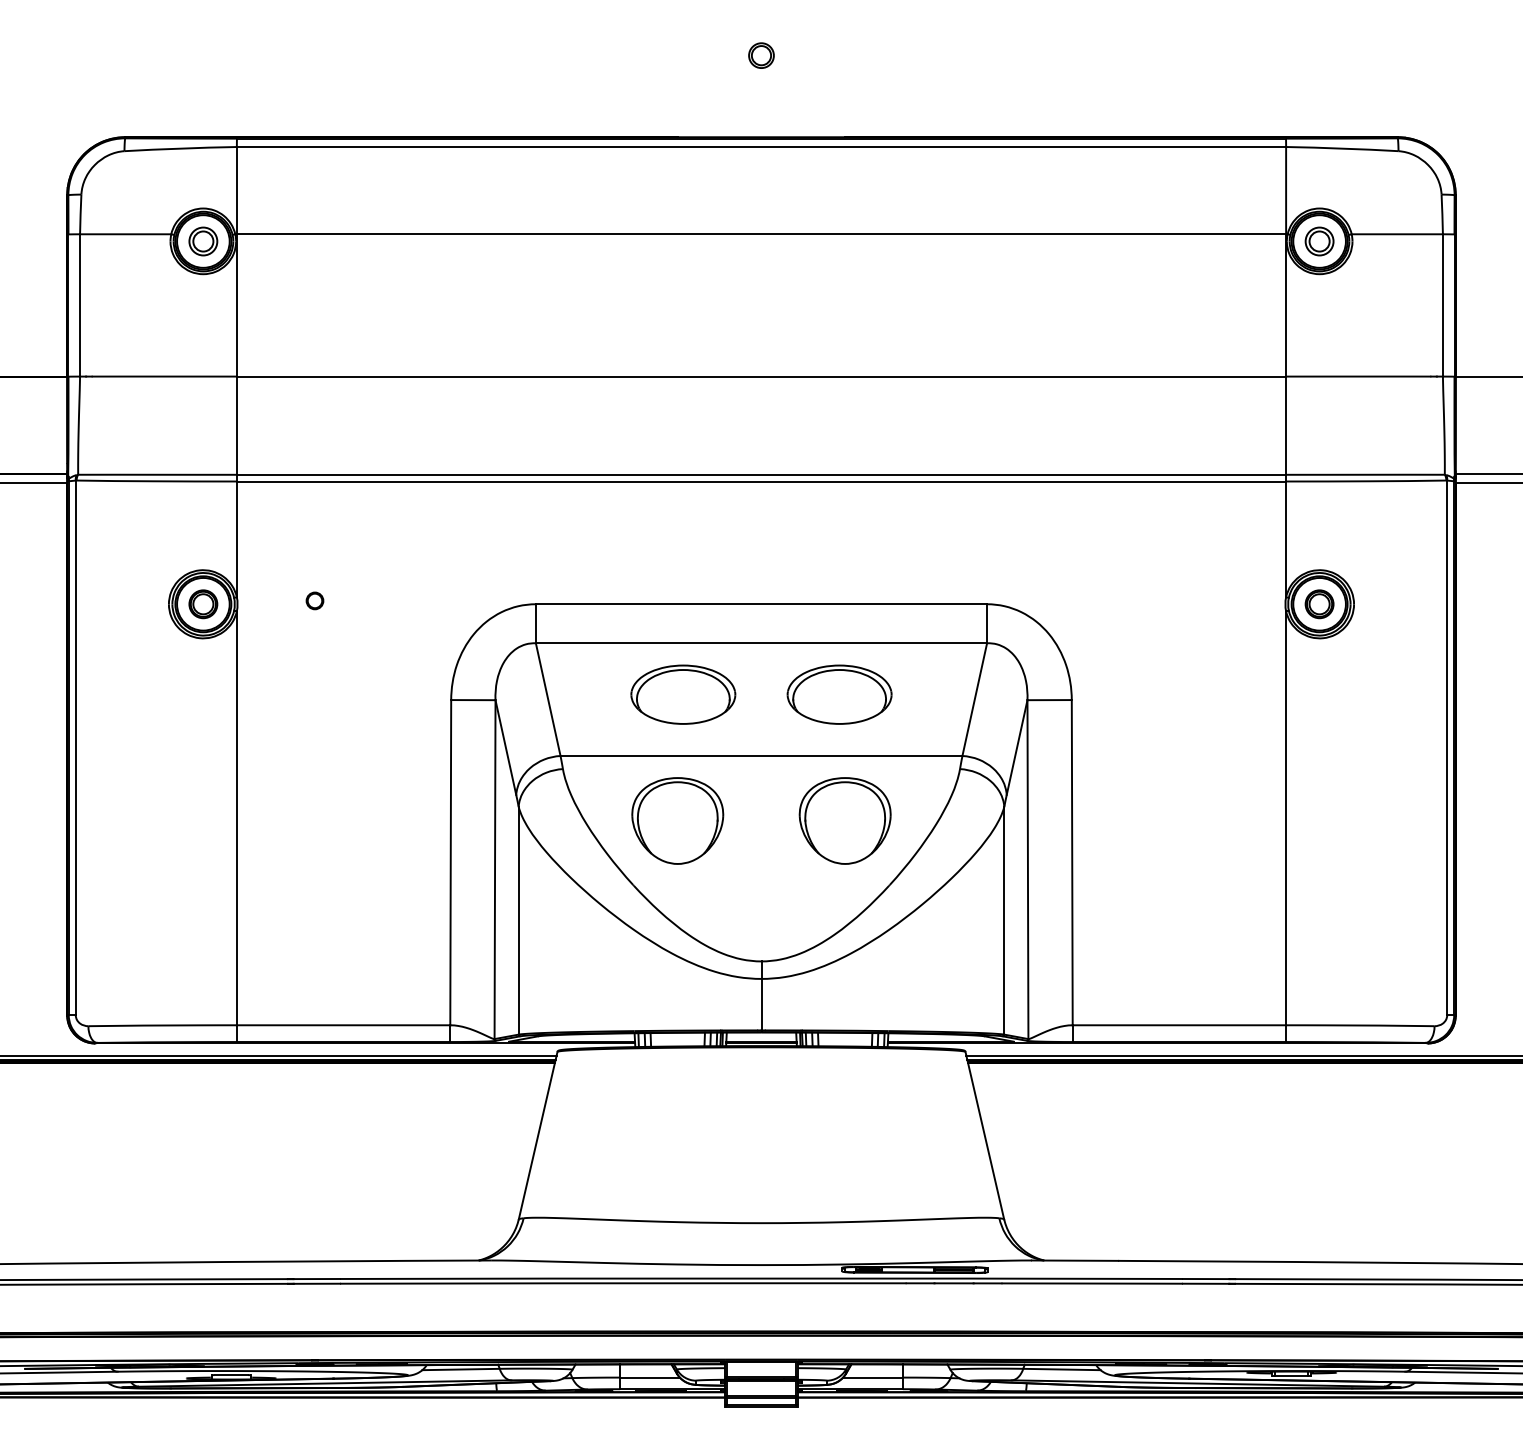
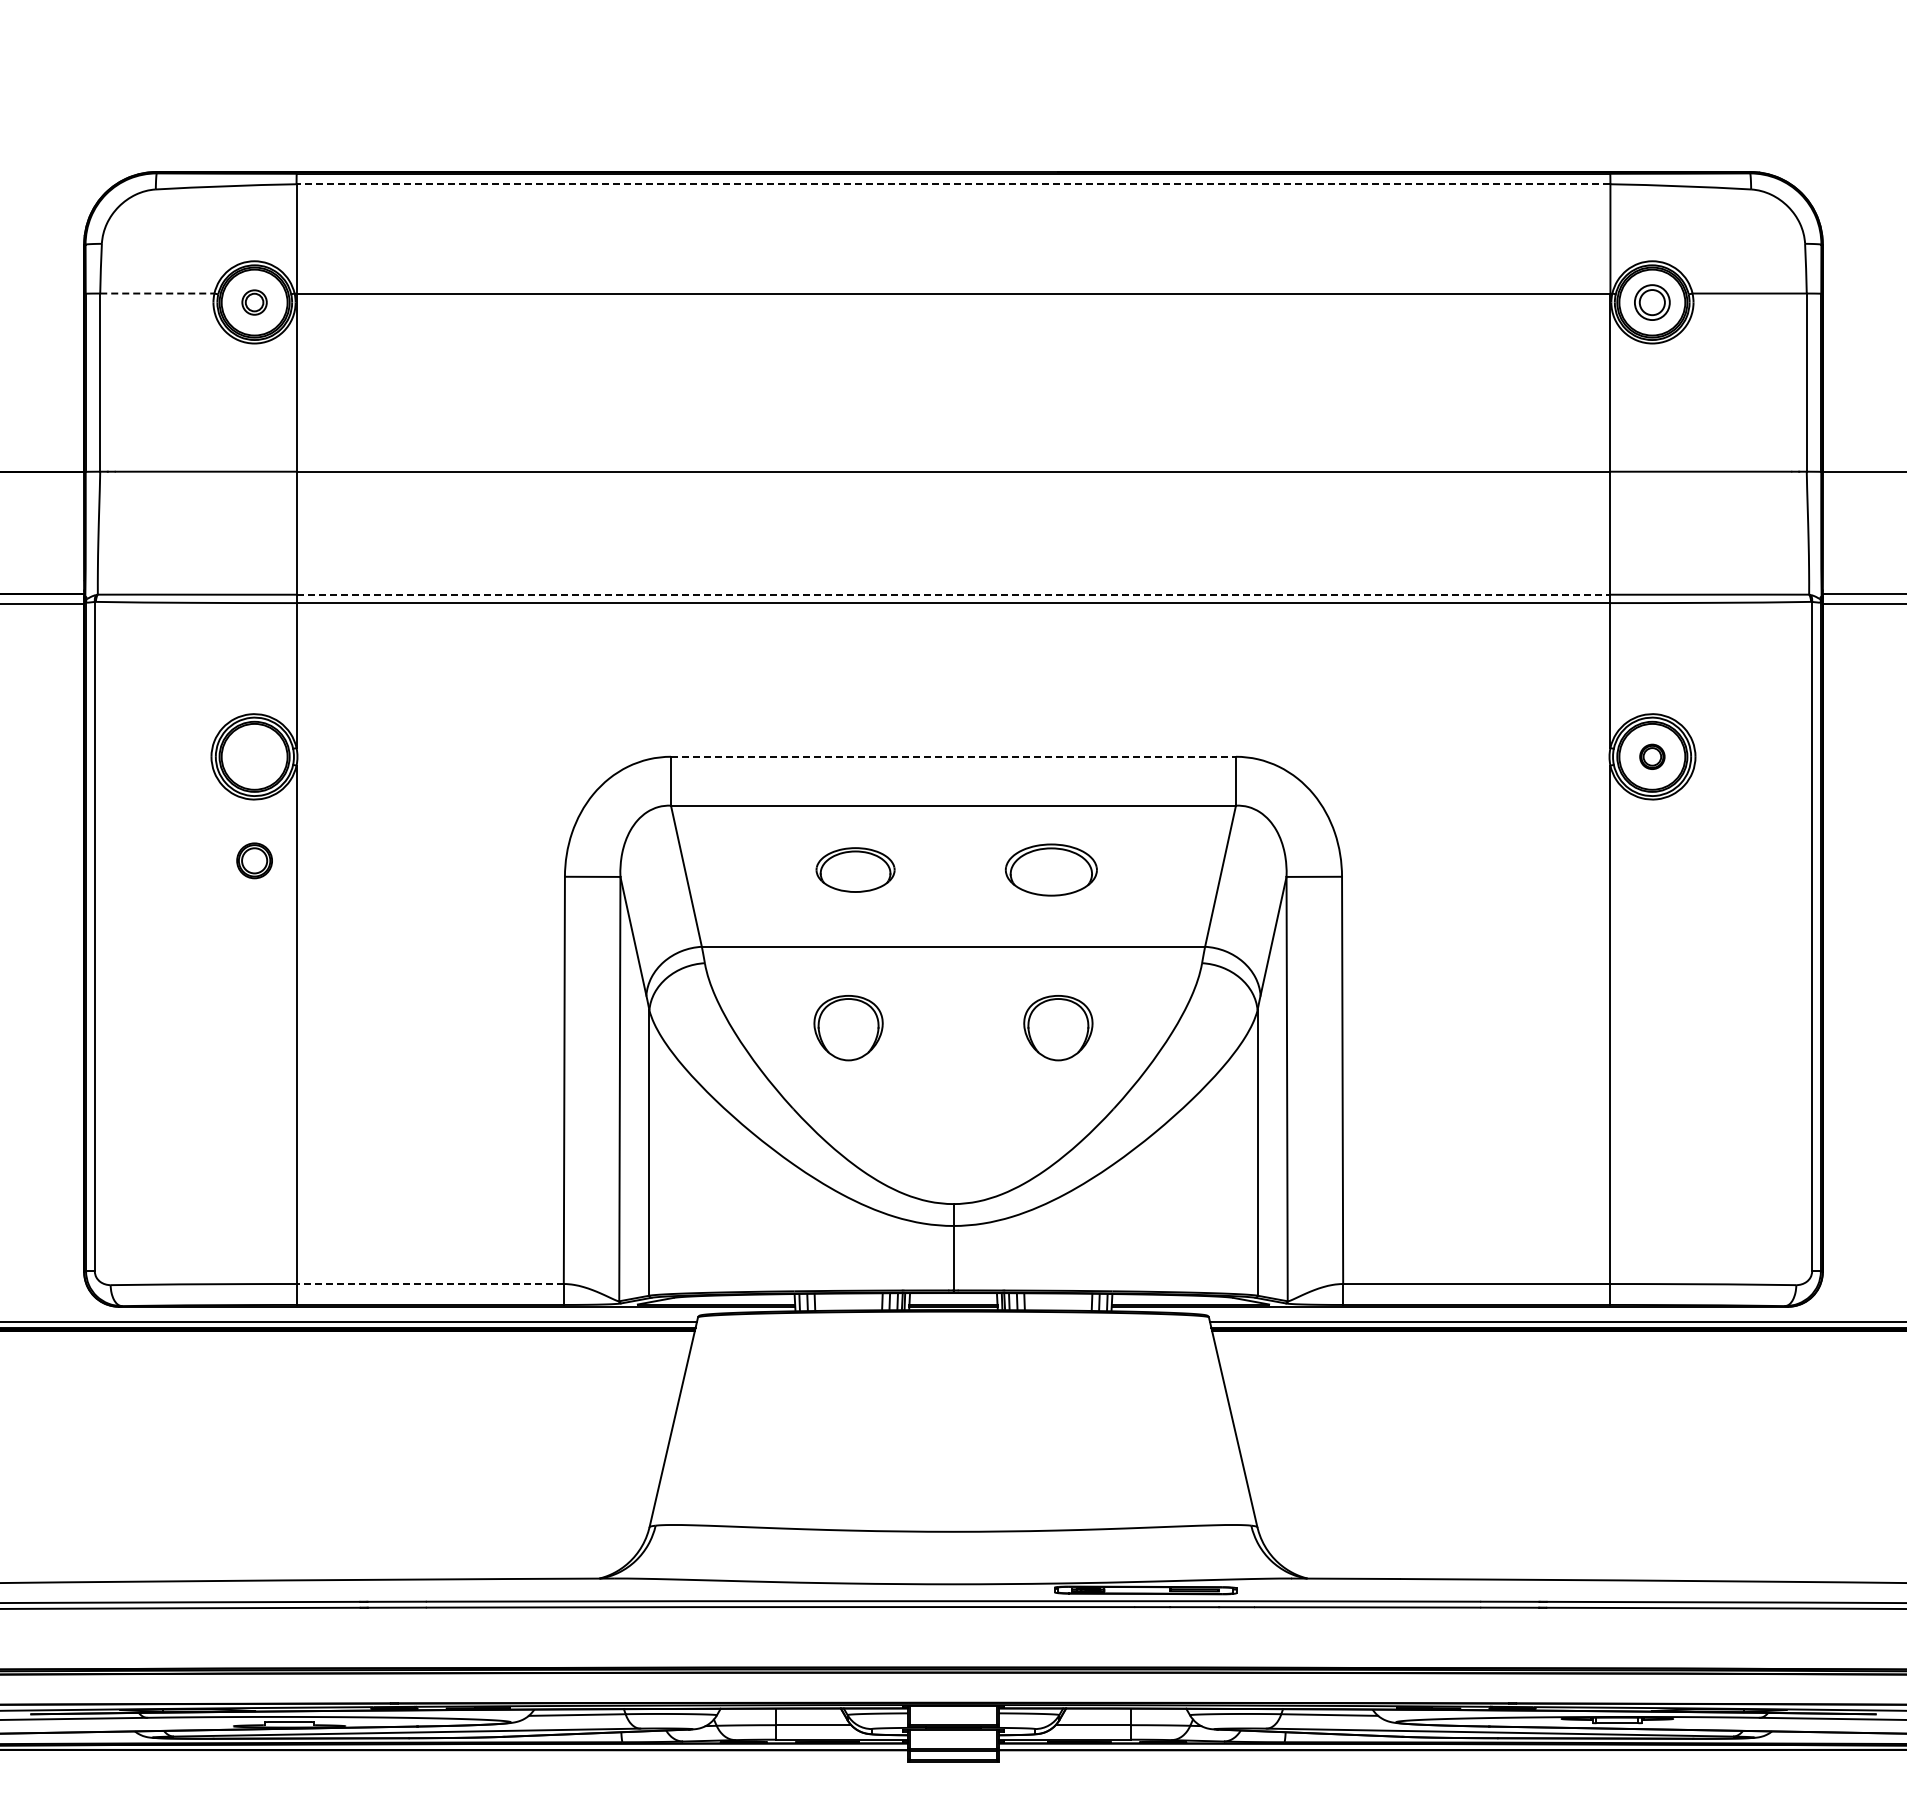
part: (761, 55) -> (953, 69), removed
line: (761, 147) -> (953, 184), solid -> dashed
line: (125, 234) -> (157, 293), solid -> dashed
part: (203, 241) -> (254, 302), size x0.7
line: (761, 474) -> (953, 594), solid -> dashed
circle: (315, 600) -> (394, 752), removed
part: (203, 604) -> (254, 860), moved
line: (762, 604) -> (954, 756), solid -> dashed
part: (1319, 604) -> (1652, 756), size x0.7
part: (683, 694) -> (855, 869), size x0.6
part: (839, 694) -> (1051, 869), size x0.7
part: (677, 820) -> (848, 1027), size x0.6
part: (845, 820) -> (1058, 1027), size x0.6
line: (343, 1025) -> (430, 1284), solid -> dashed

